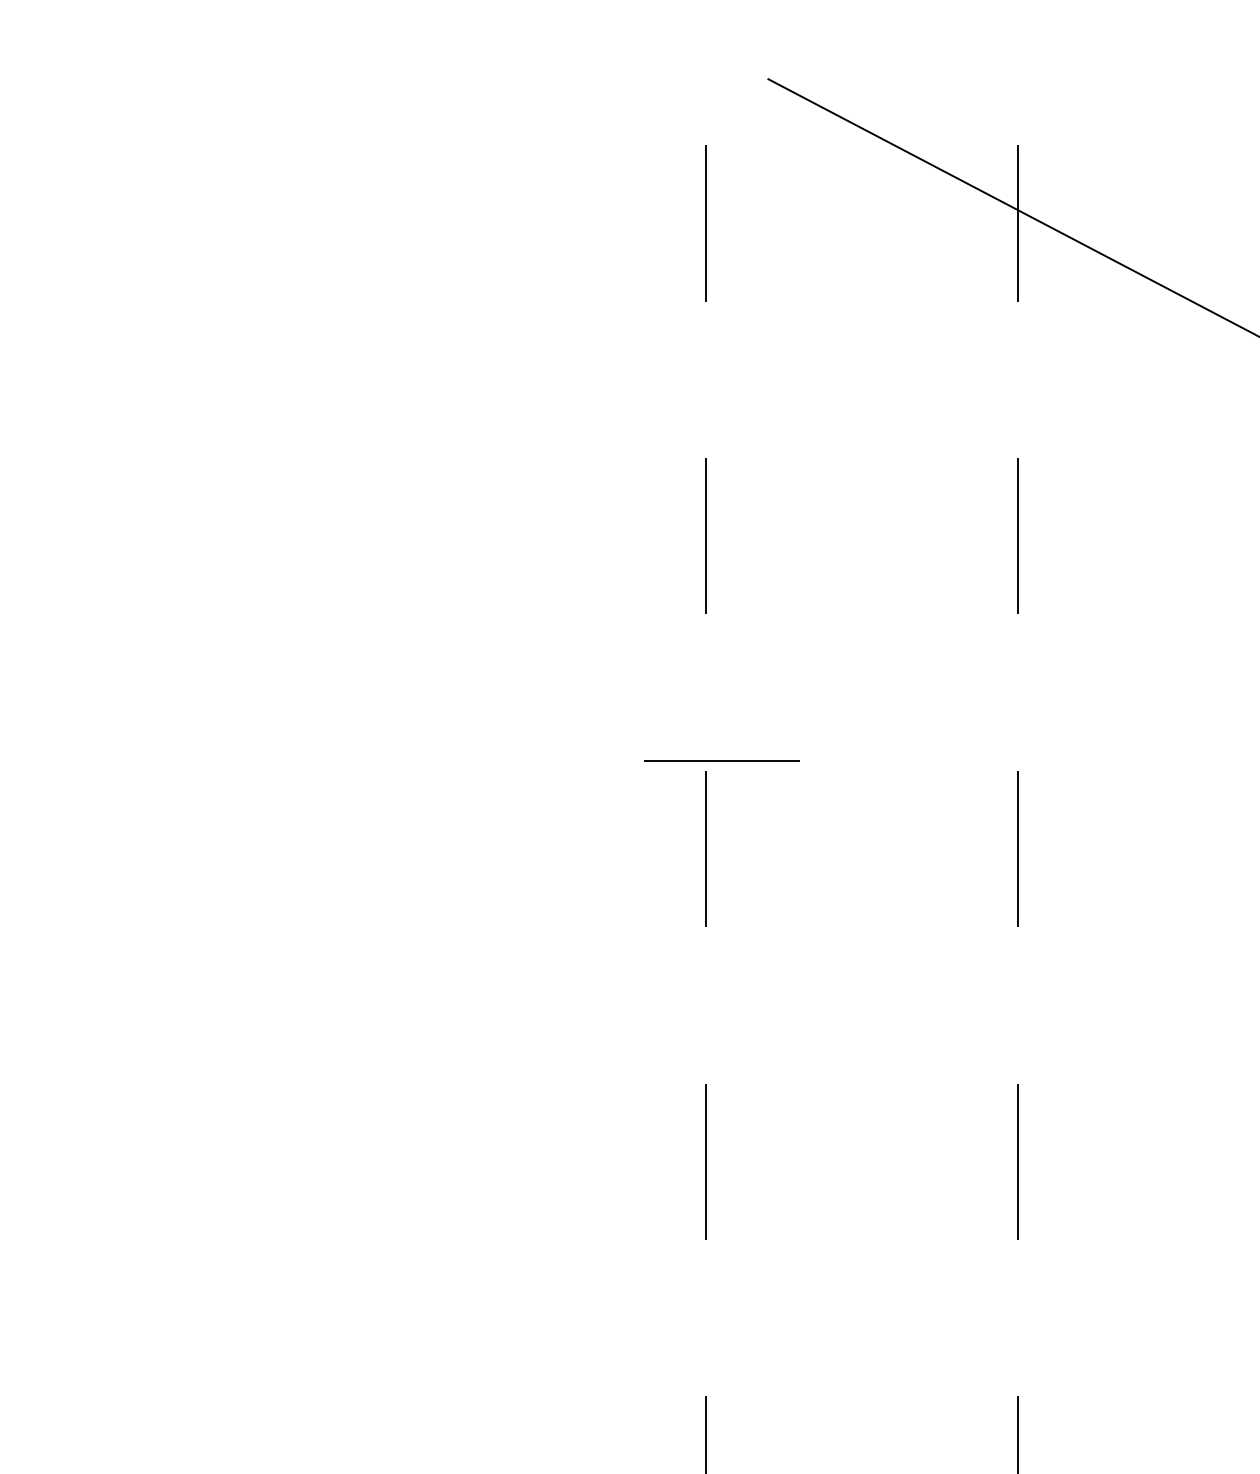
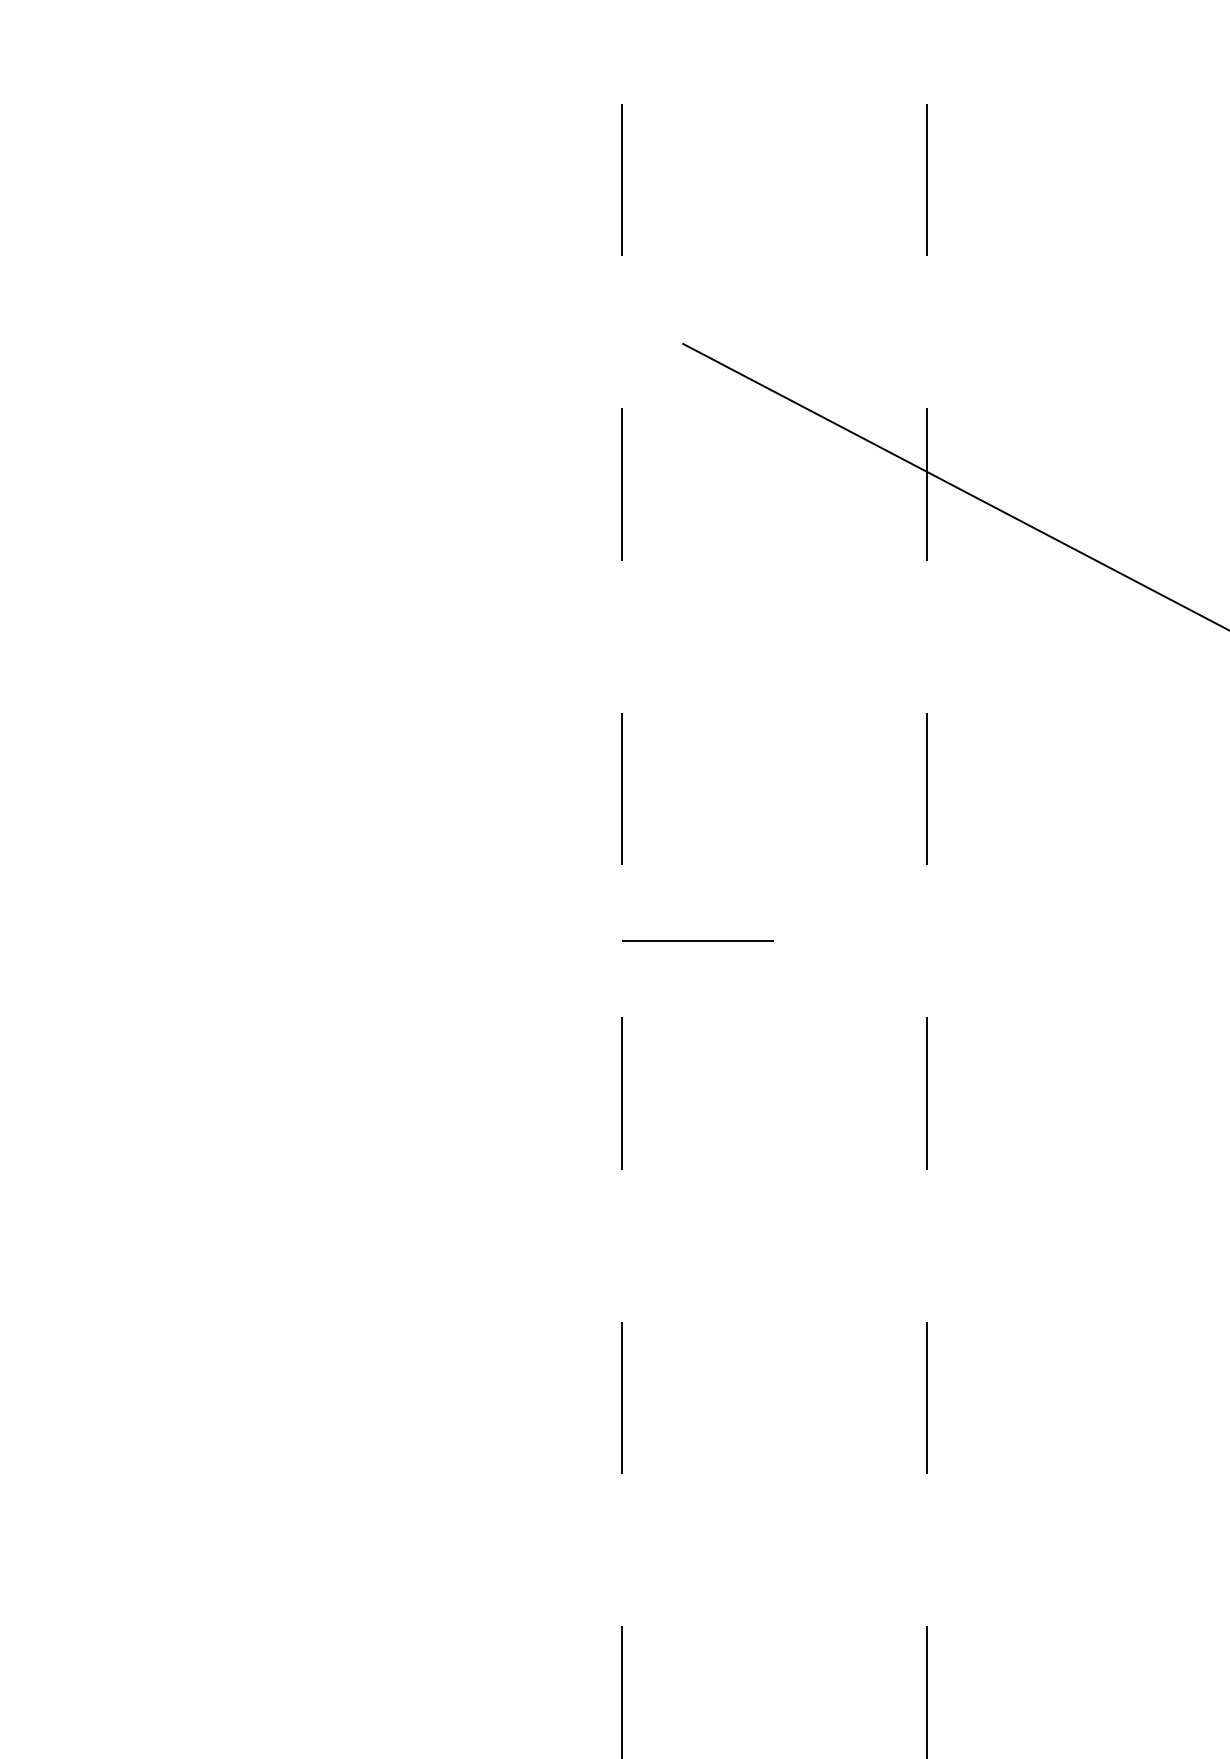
line: (721, 760) -> (697, 940), moved

